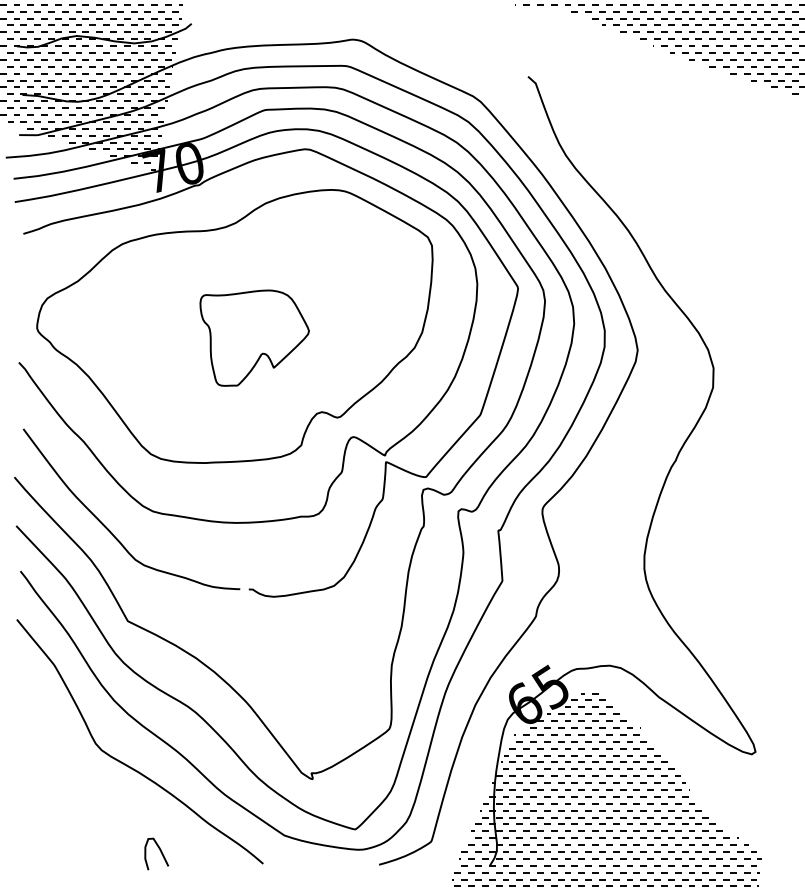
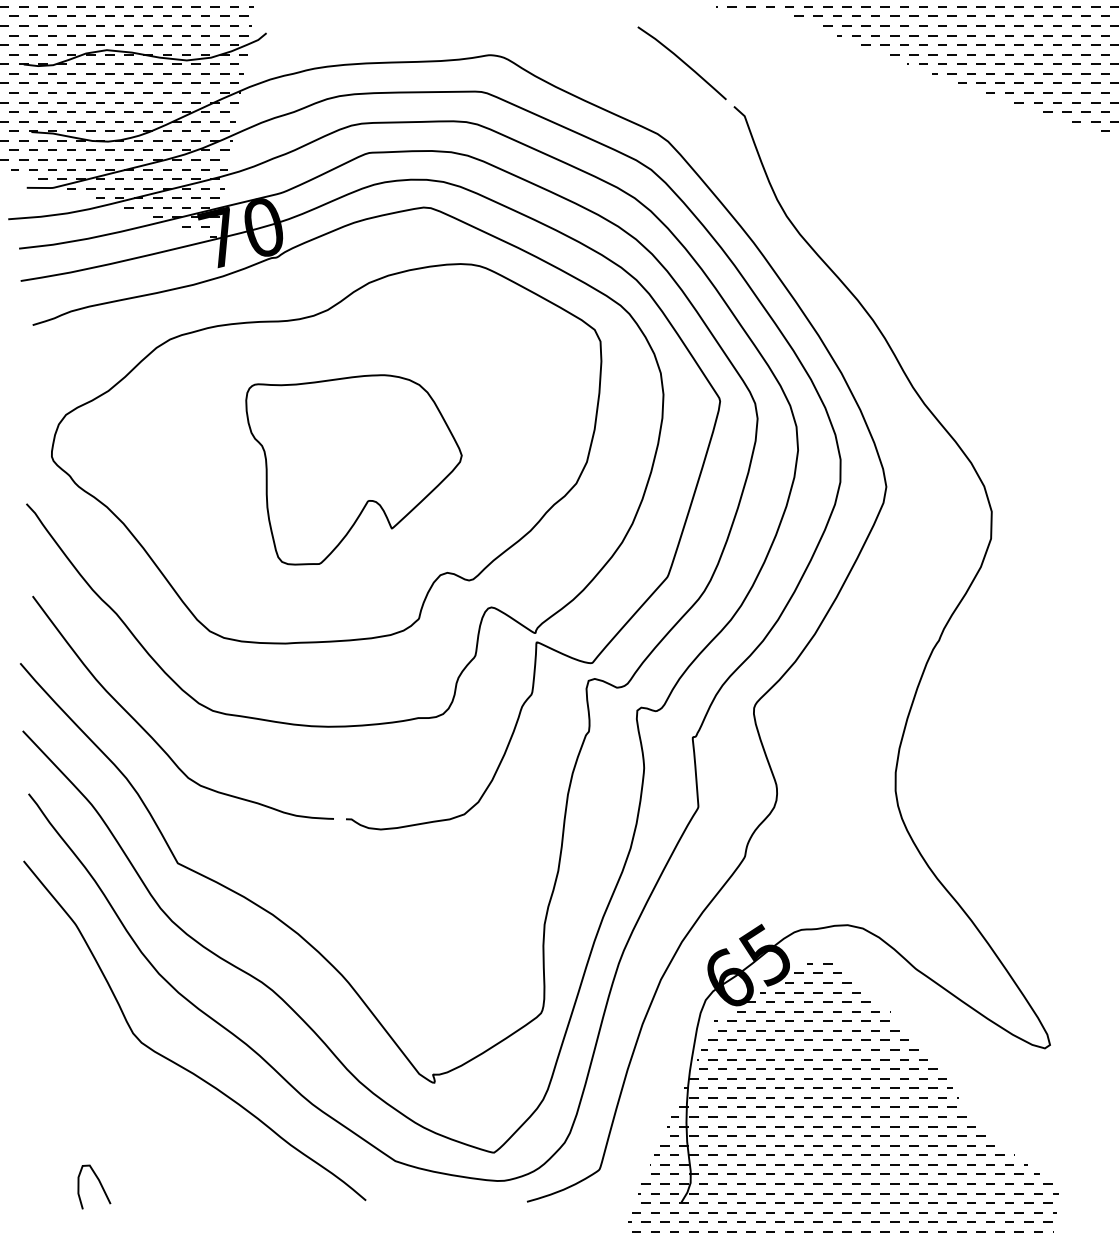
curve: (490, 44) -> (681, 61), added
part: (254, 338) -> (353, 470), size x1.43
curve: (160, 852) -> (99, 1184), moved

